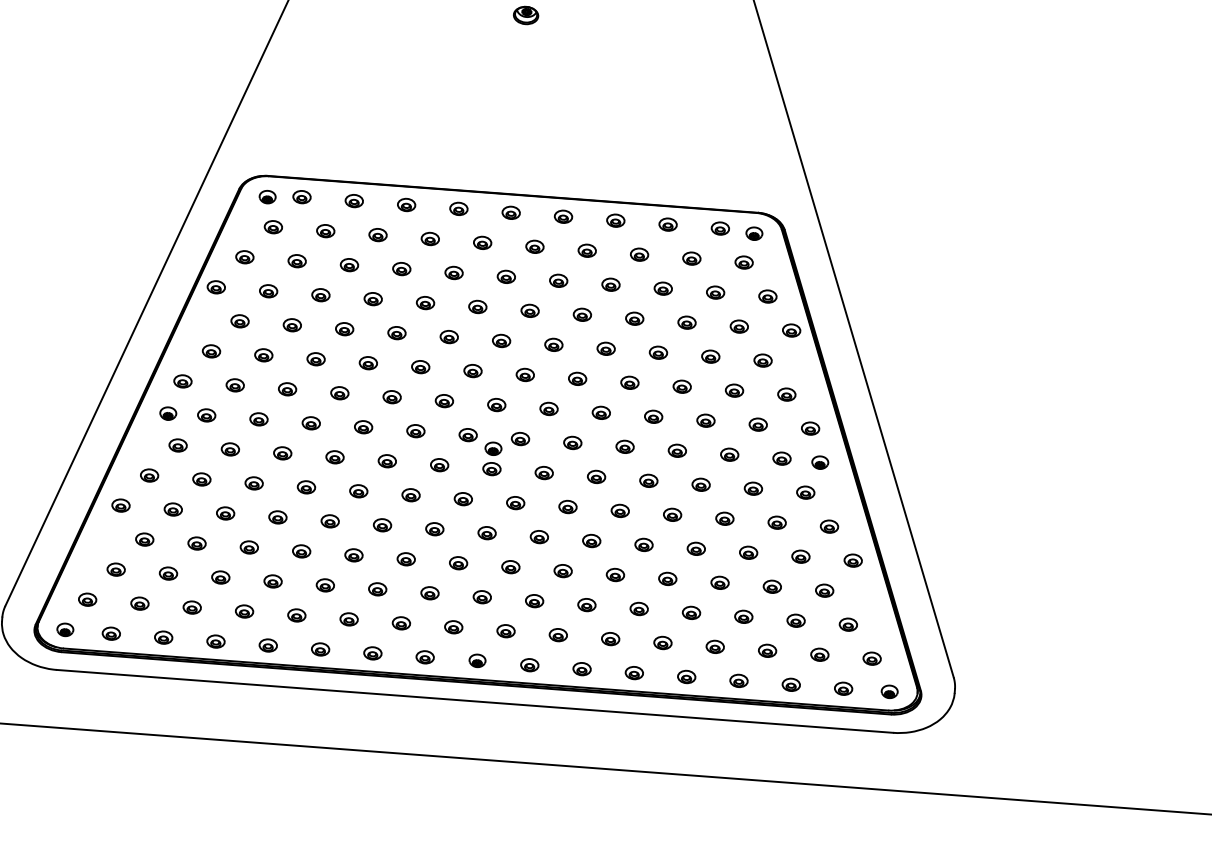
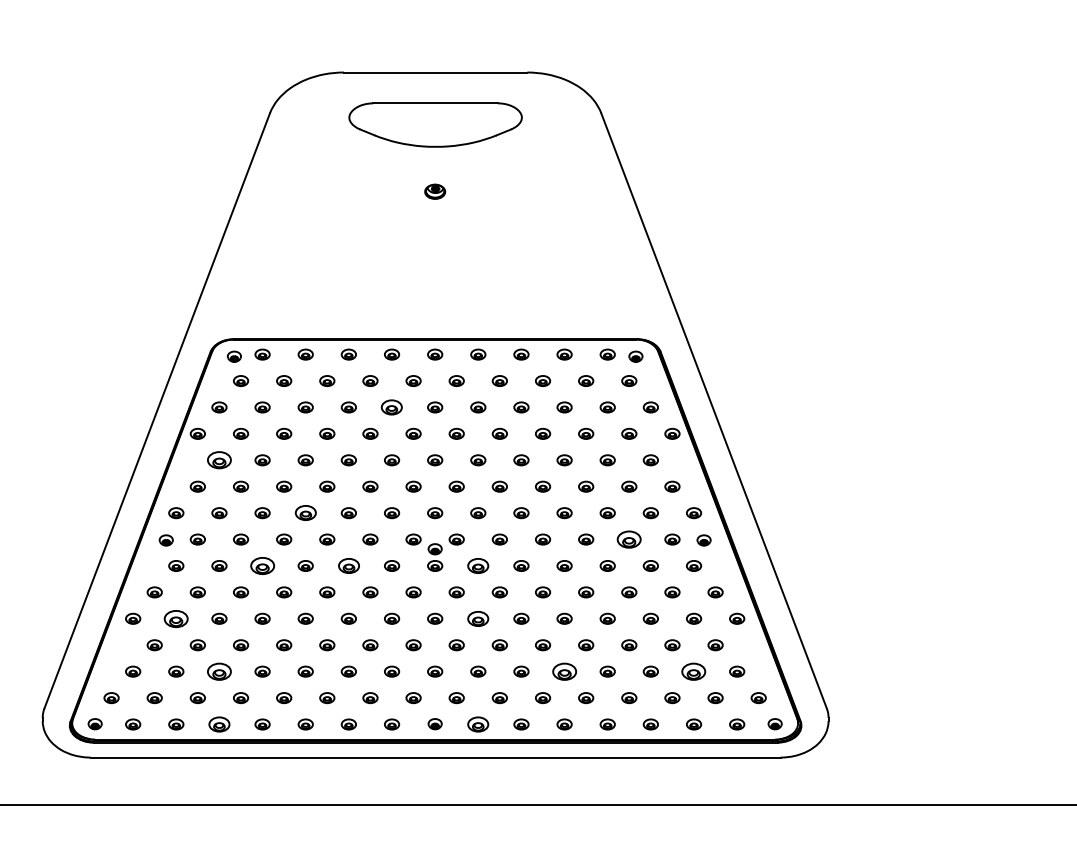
part: (454, 273) -> (392, 407), size x1.4
part: (240, 321) -> (219, 460), size x1.6
part: (339, 393) -> (305, 513), size x1.4
part: (282, 452) -> (262, 565), size x1.6
part: (729, 454) -> (629, 539), size x1.6
part: (386, 460) -> (348, 565), size x1.4
part: (544, 472) -> (478, 565), size x1.4
part: (173, 509) -> (176, 618), size x1.6
part: (539, 536) -> (478, 618), size x1.4
part: (220, 577) -> (219, 671), size x1.6
part: (639, 608) -> (564, 671), size x1.6
part: (796, 620) -> (694, 671), size x1.6
part: (216, 641) -> (219, 724), size x1.4
part: (530, 665) -> (478, 724), size x1.4

